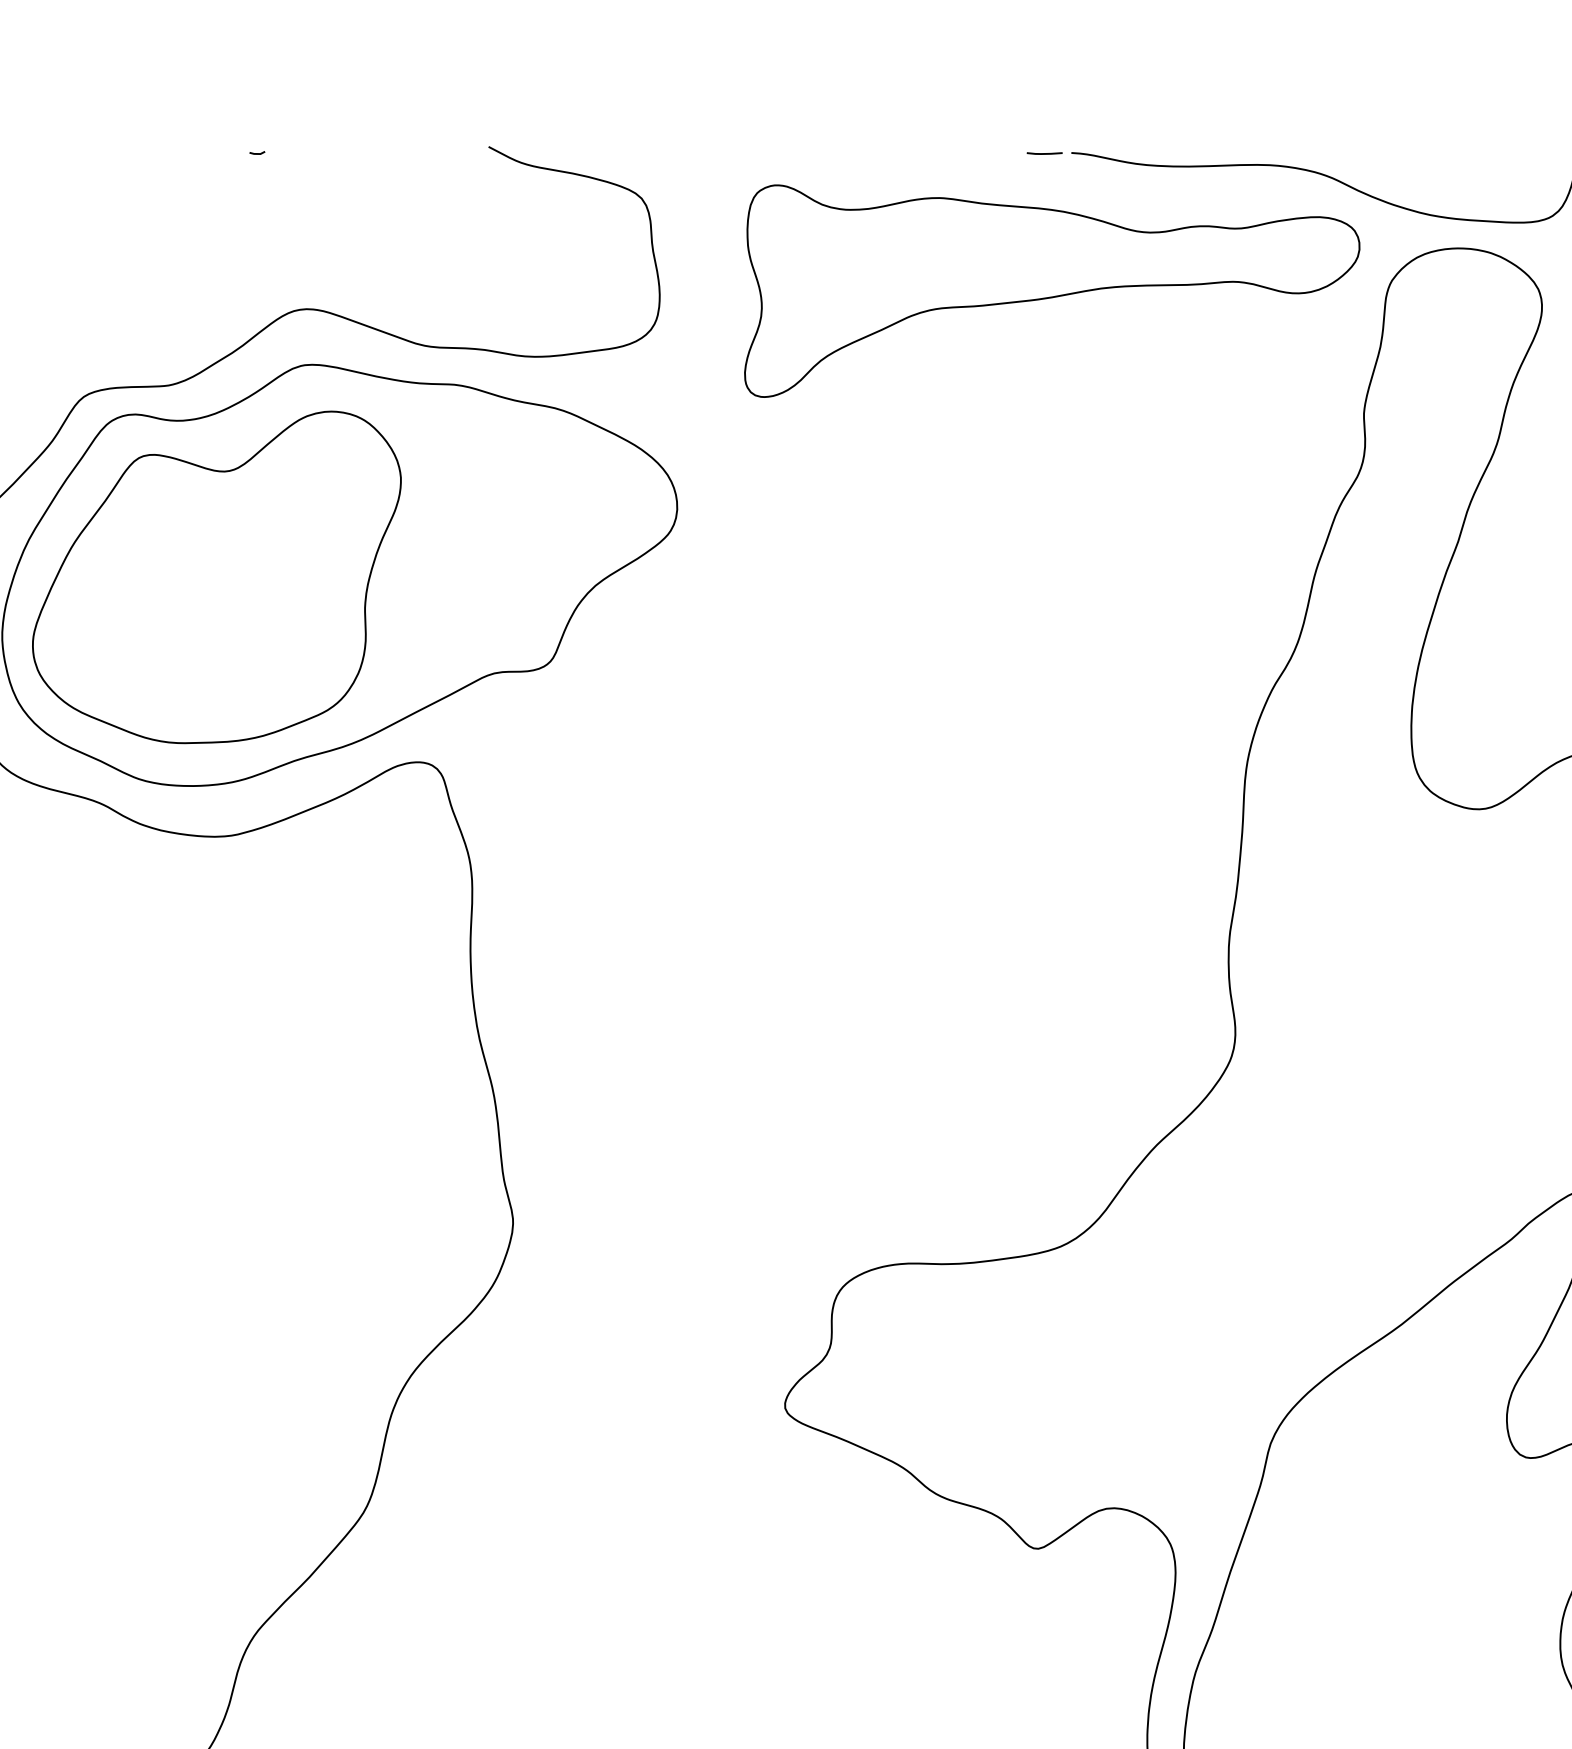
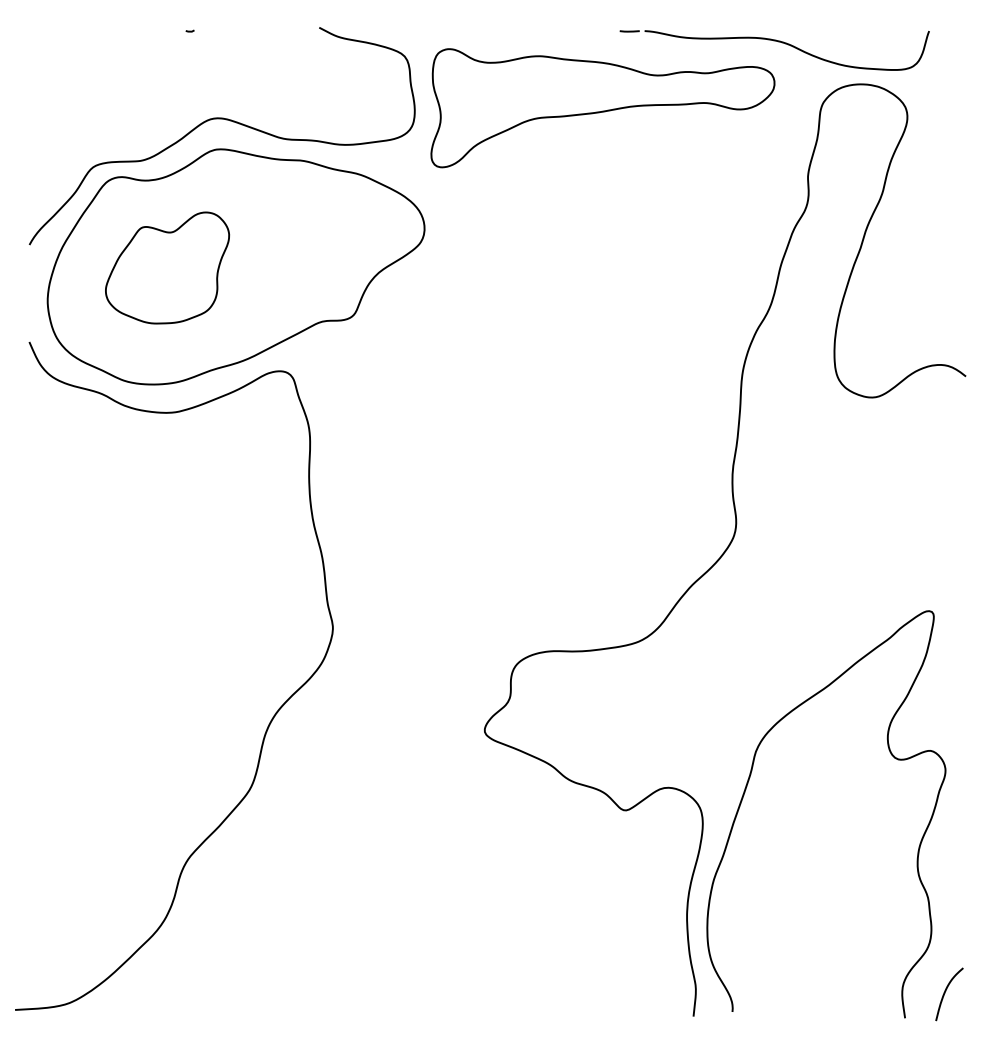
part: (1051, 291) -> (602, 108), moved
part: (216, 576) -> (167, 267), size x0.6

